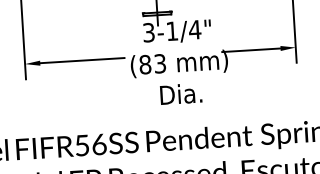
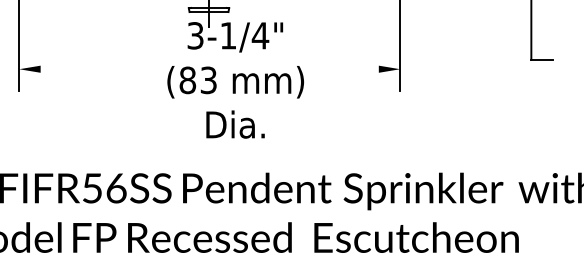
line: (251, 50) -> (337, 69), removed
line: (82, 60) -> (99, 69), removed

